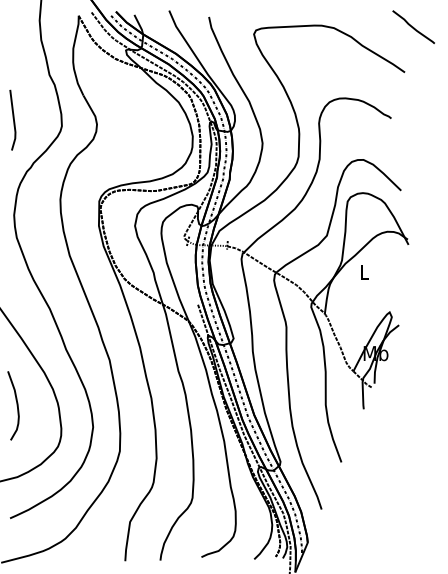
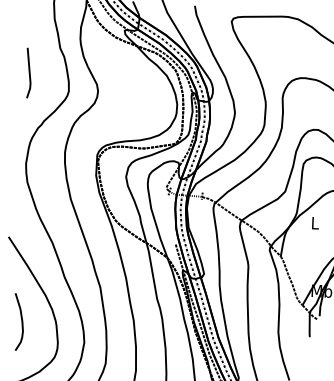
line: (12, 118) -> (28, 71), moved

